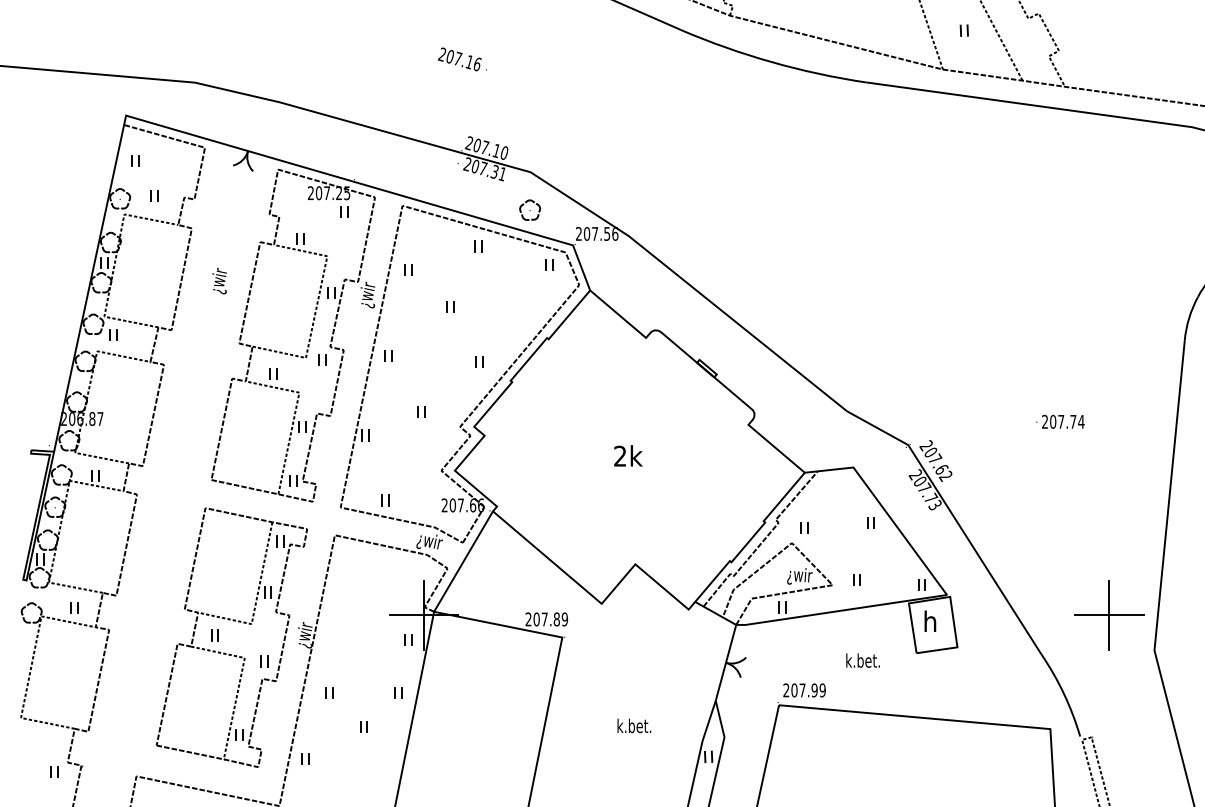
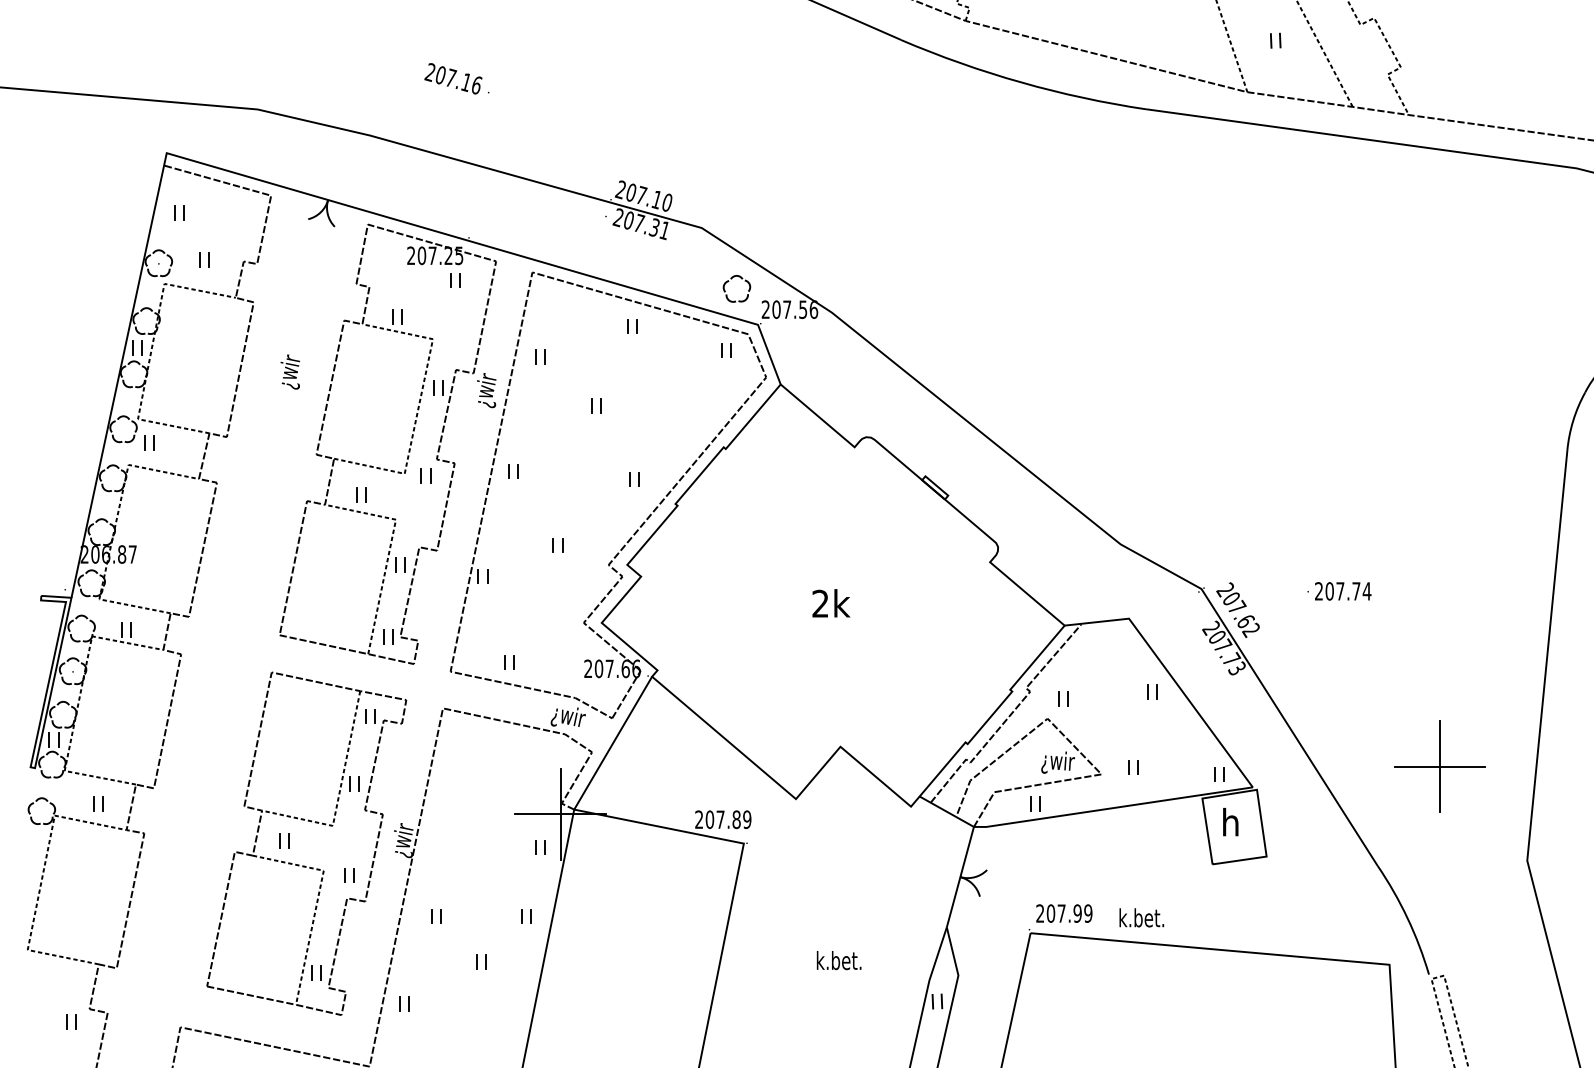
text: (462, 59) -> (456, 78), moved
part: (530, 209) -> (737, 287), moved
text: (1060, 421) -> (1339, 590), moved
part: (1109, 615) -> (1439, 766), moved
text: (862, 660) -> (1140, 917), moved

